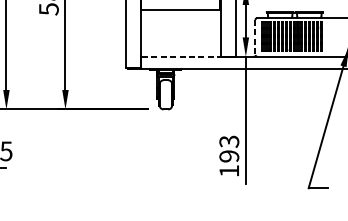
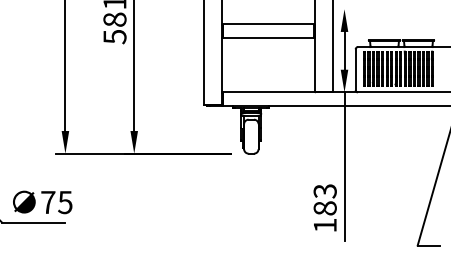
line: (255, 38) -> (355, 70), dashed -> solid
line: (182, 56) -> (270, 92), dashed -> solid
text: (228, 156) -> (324, 208), 193 -> 183

